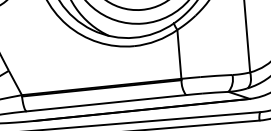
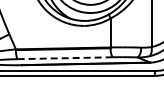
line: (105, 103) -> (64, 58), solid -> dashed

